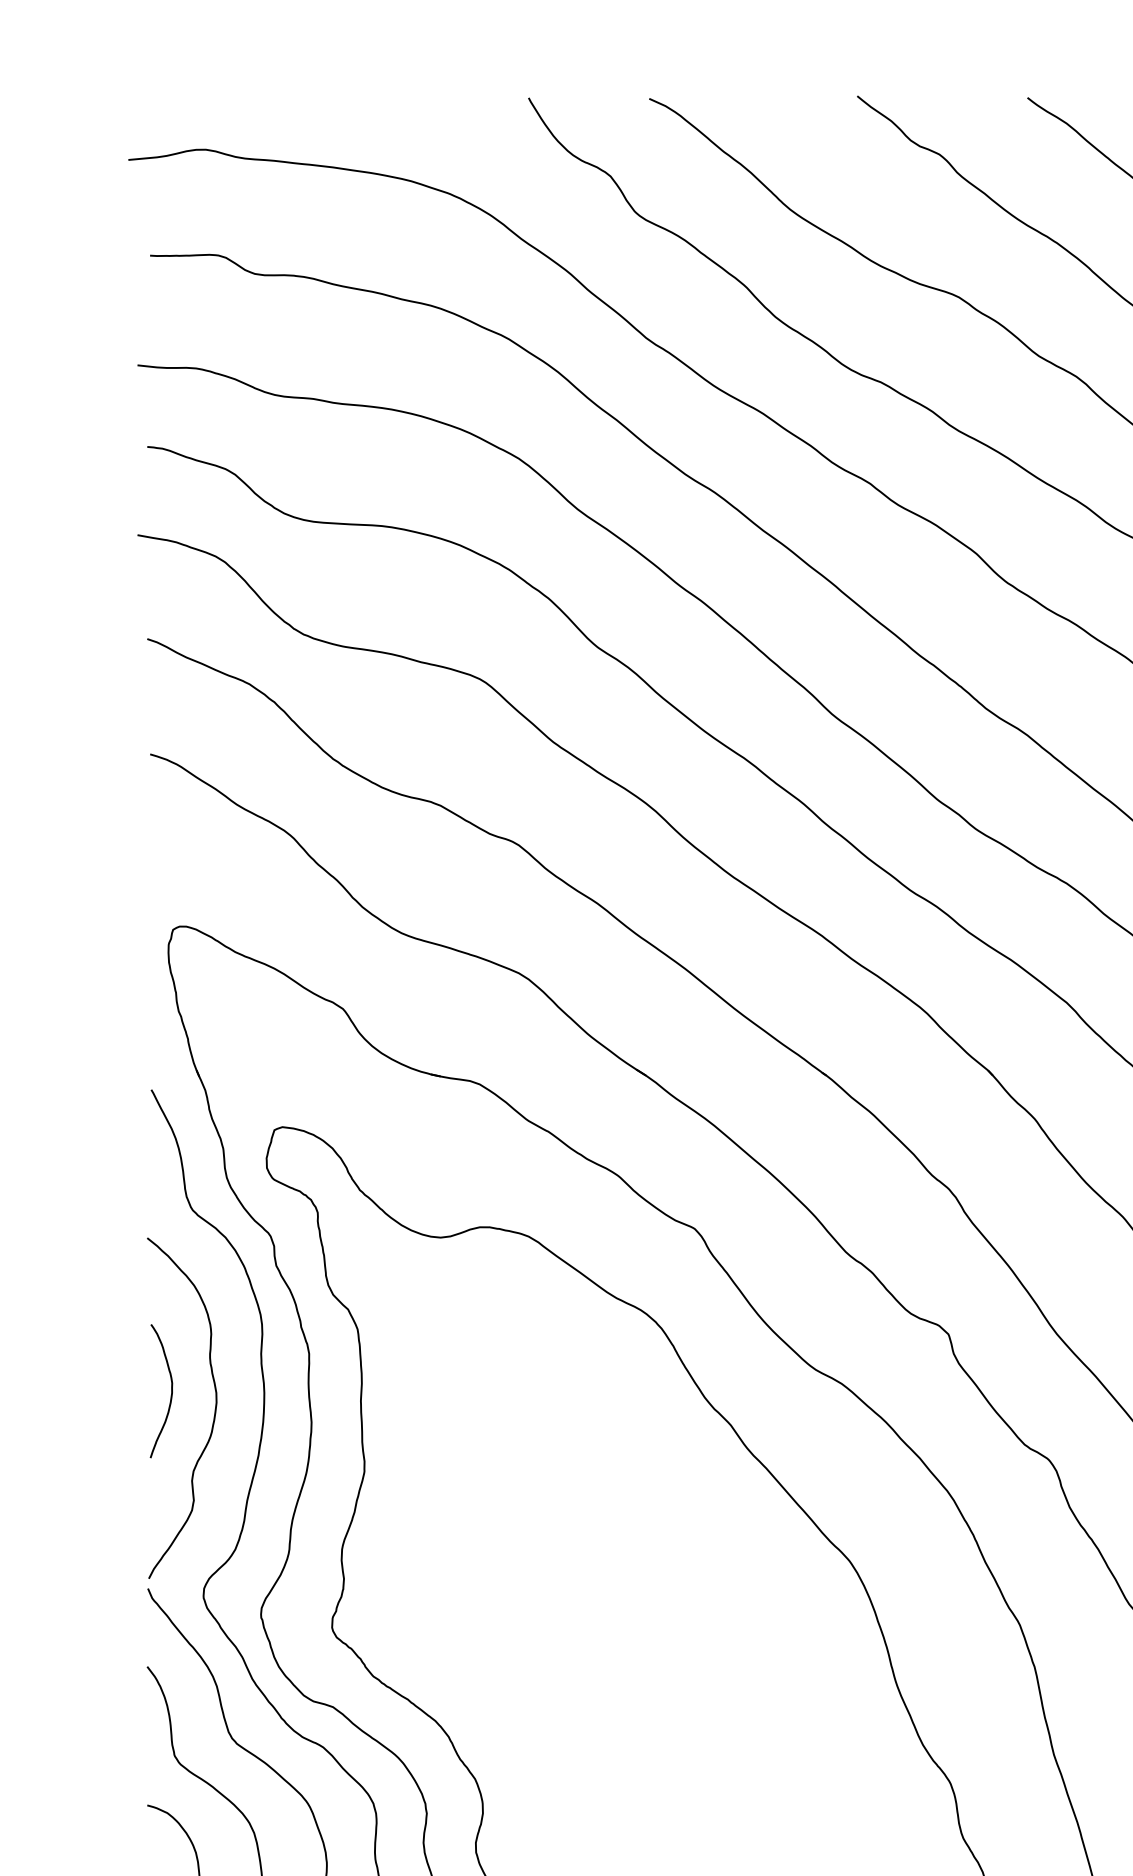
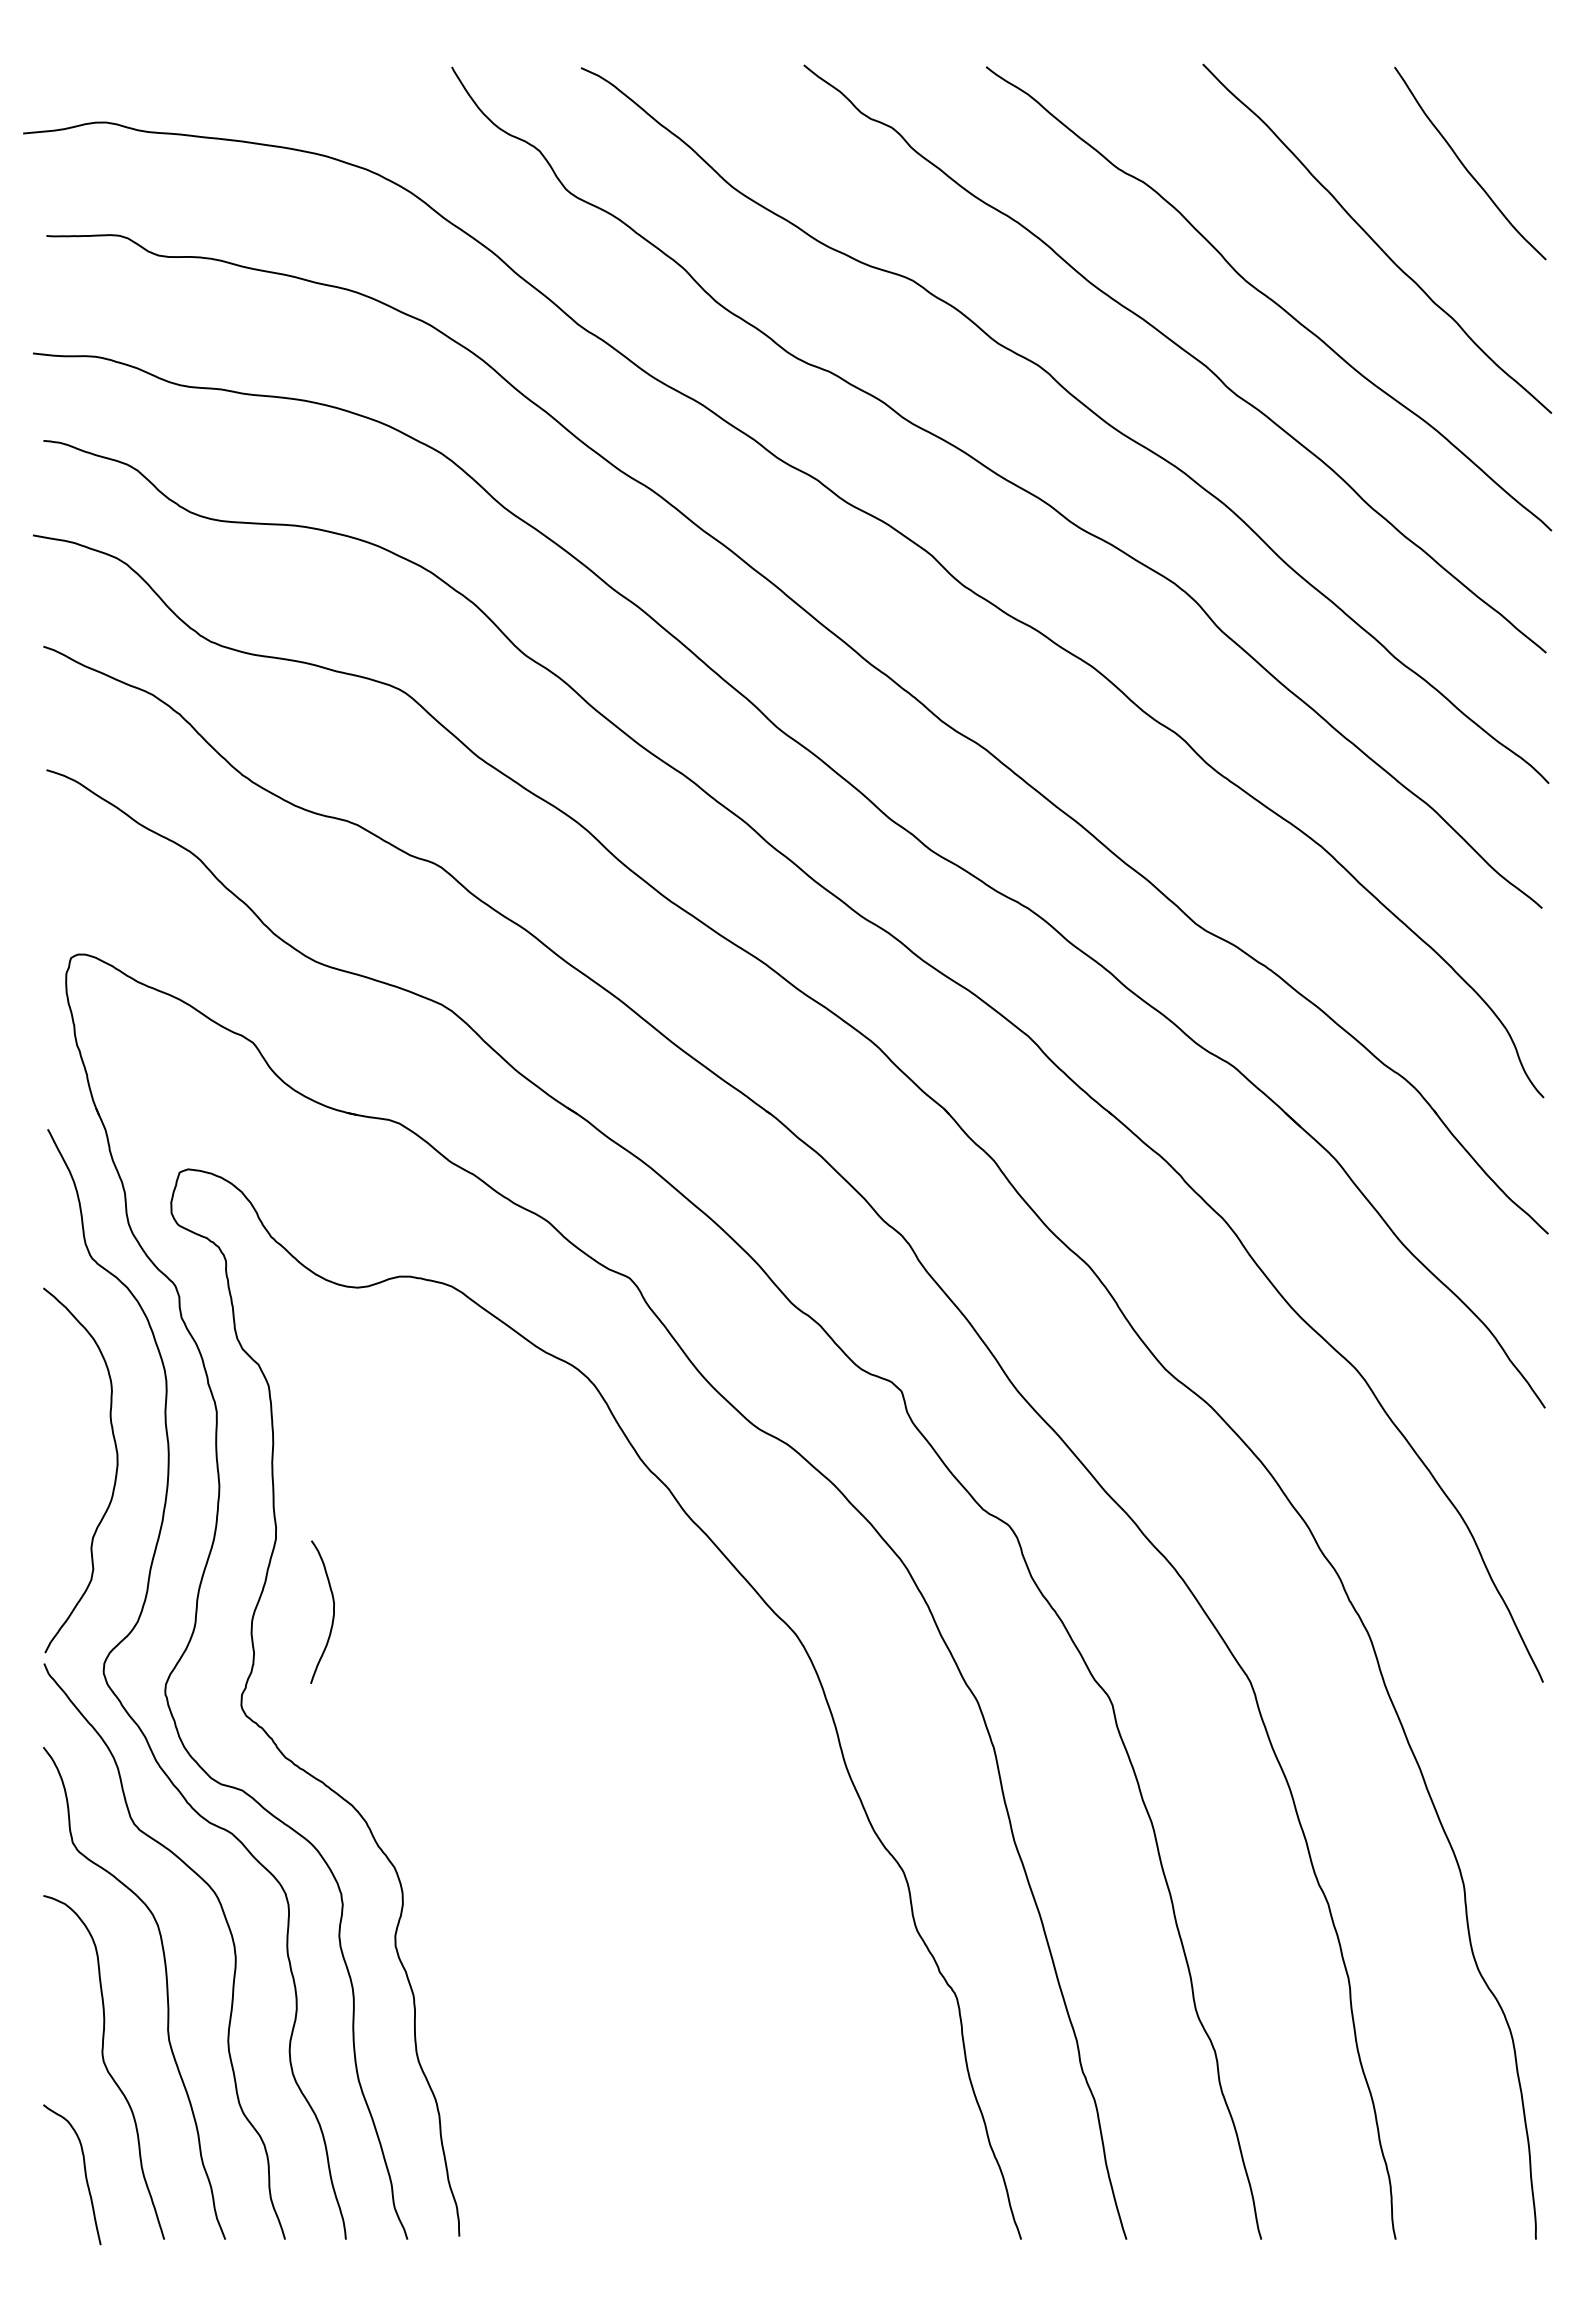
curve: (170, 1394) -> (332, 1615), moved

